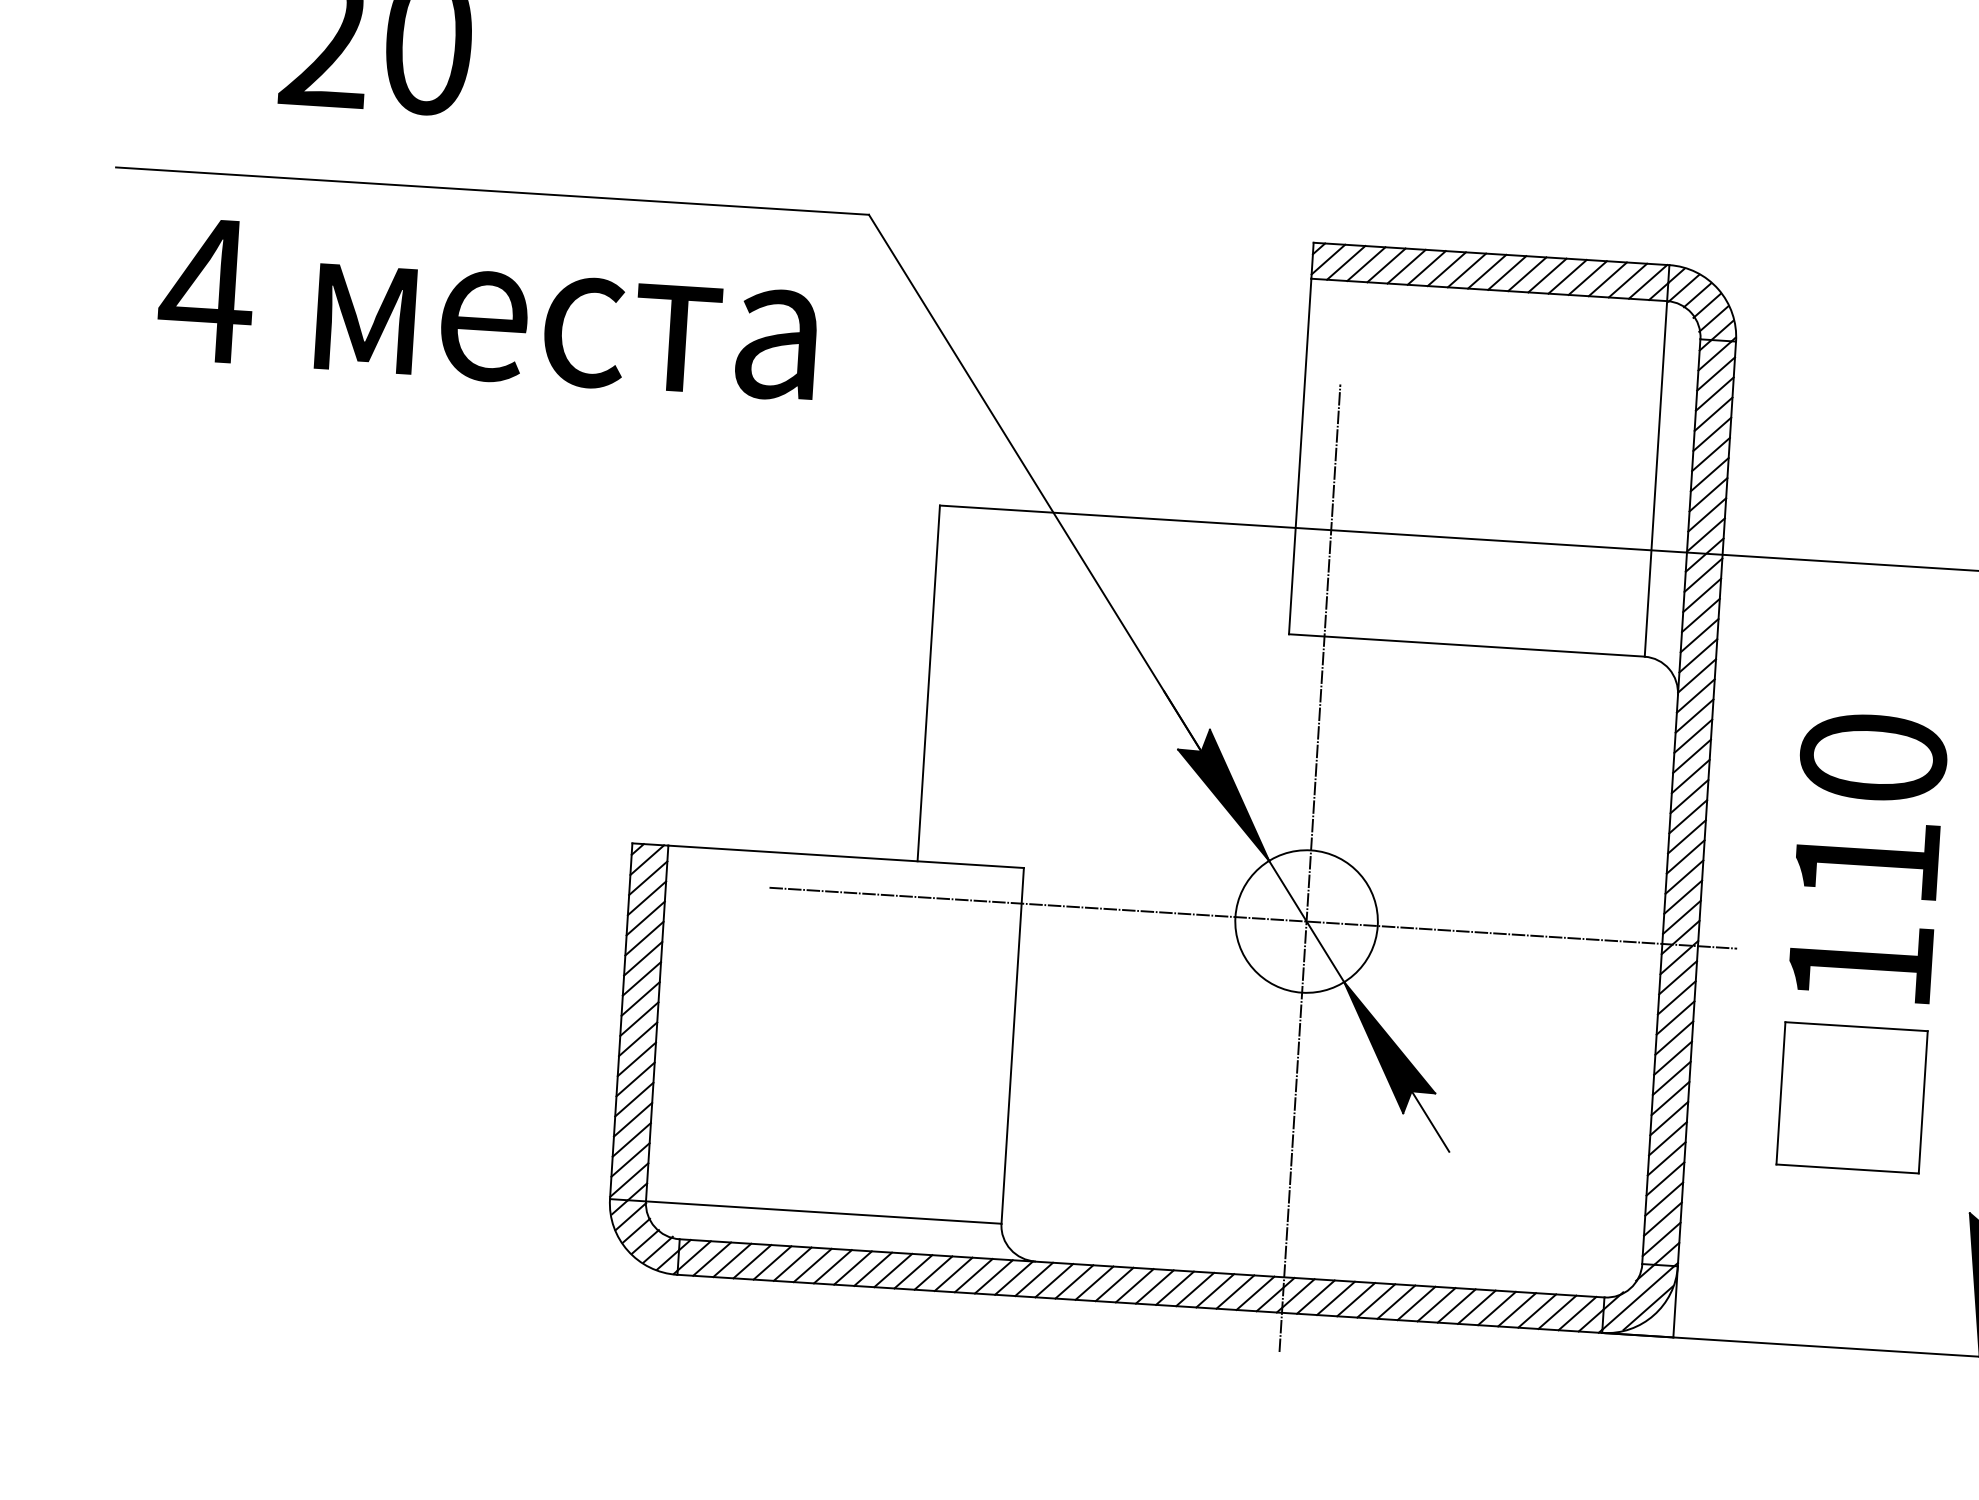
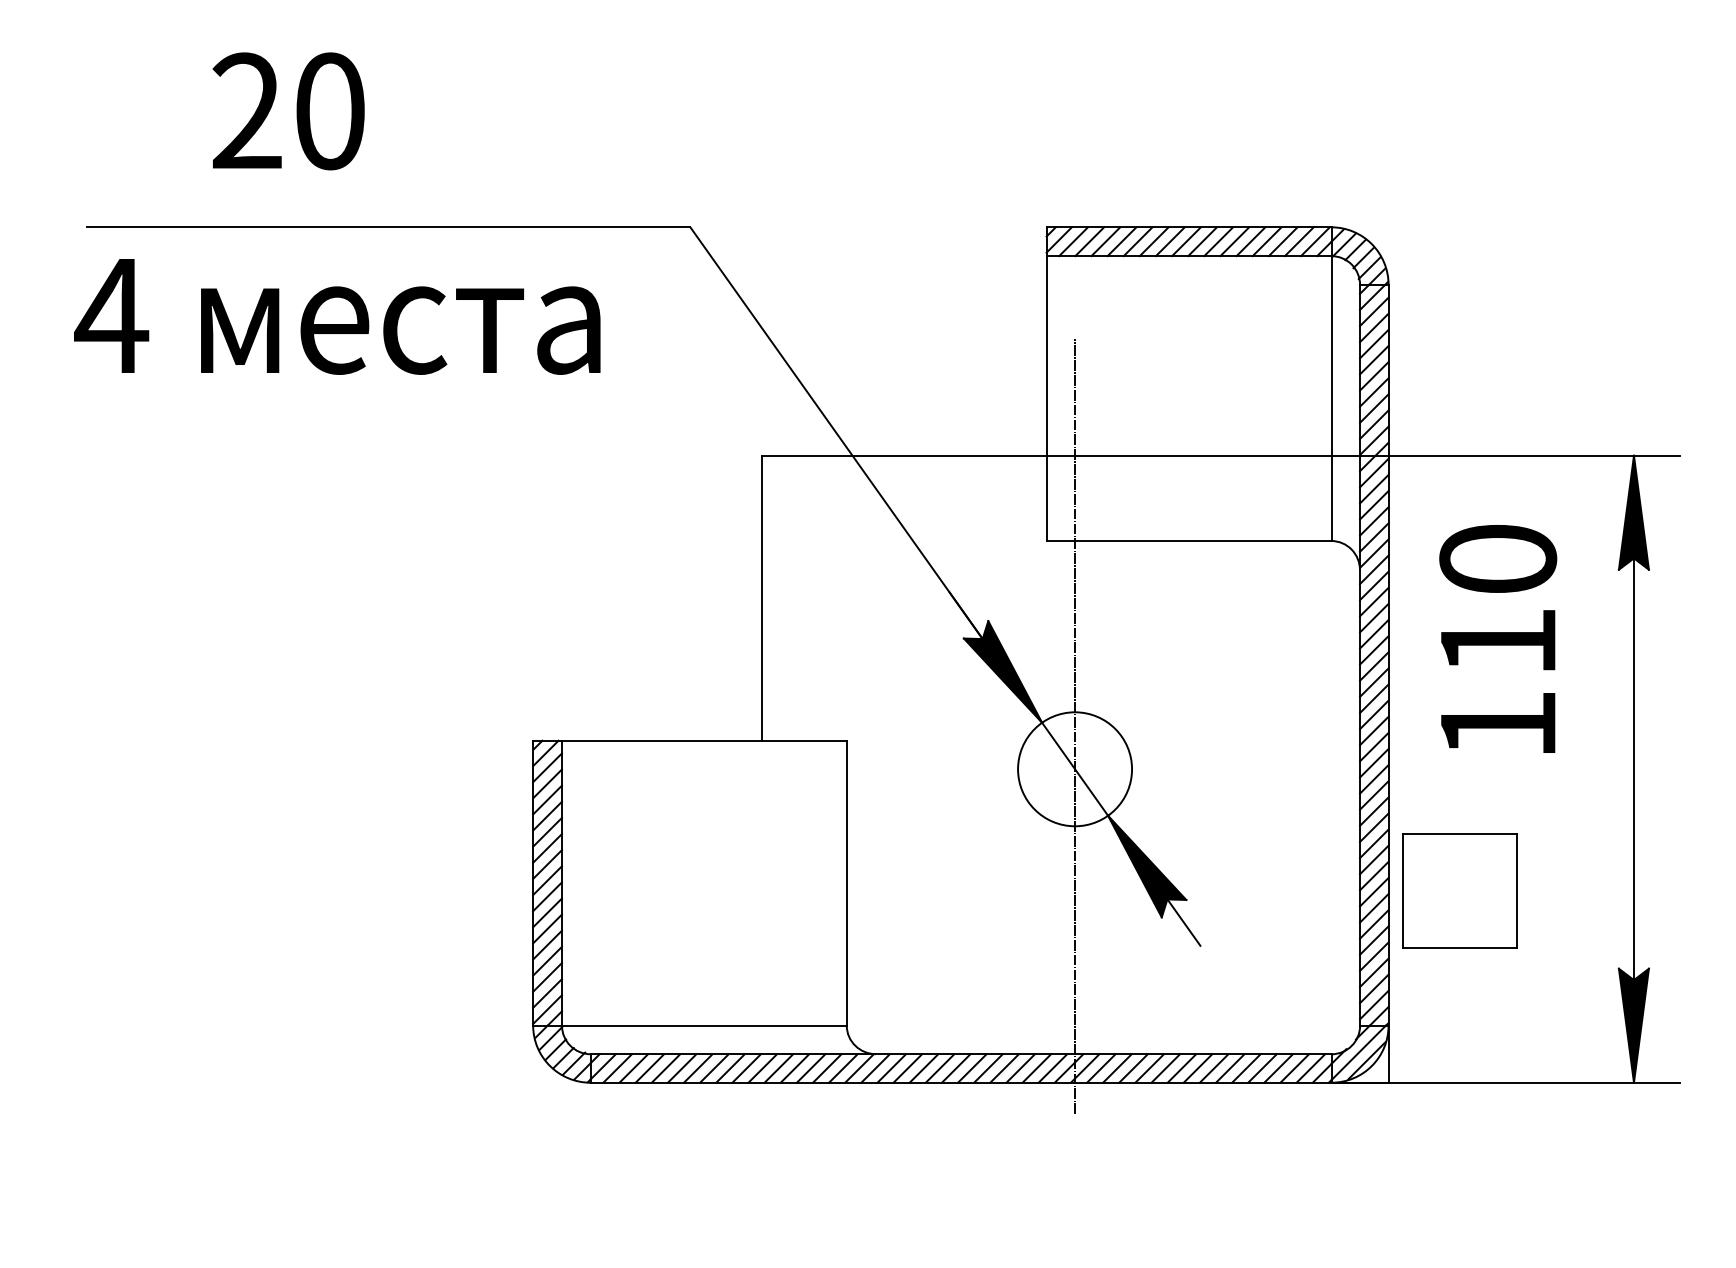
text: (488, 308) -> (337, 316), moved
text: (1867, 856) -> (1498, 638), moved
line: (1252, 918) -> (1031, 769), removed
part: (1851, 1097) -> (1459, 890), moved

